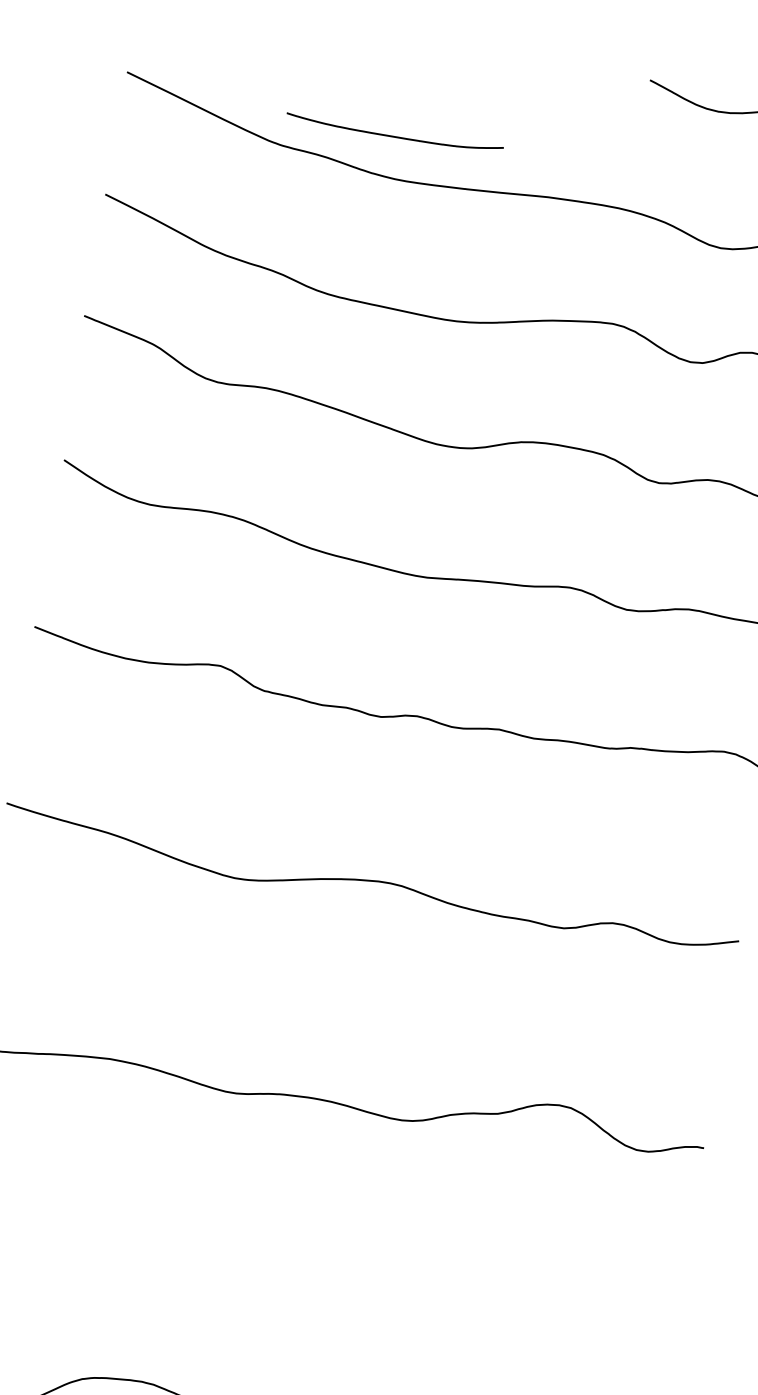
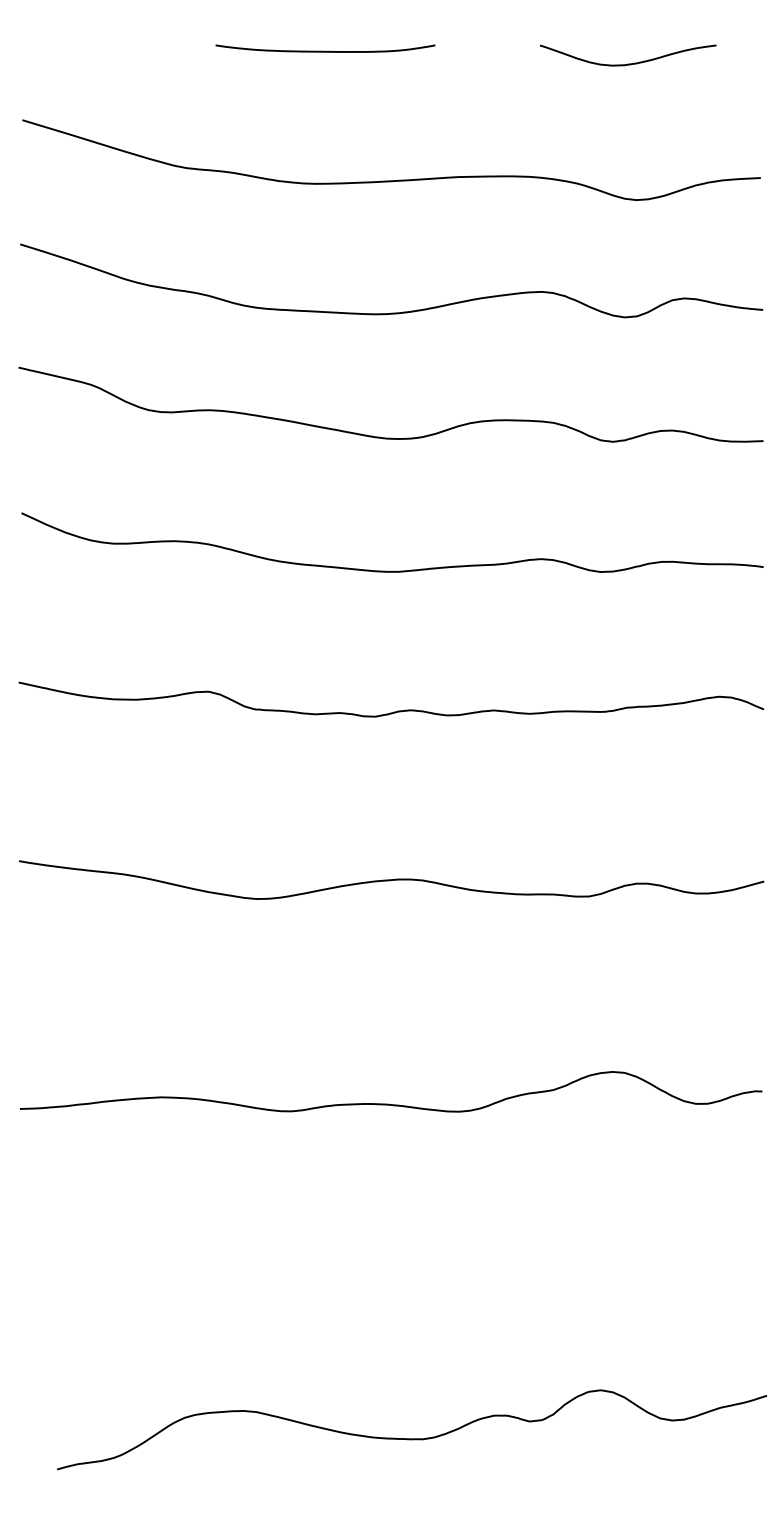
curve: (394, 135) -> (325, 50), moved

